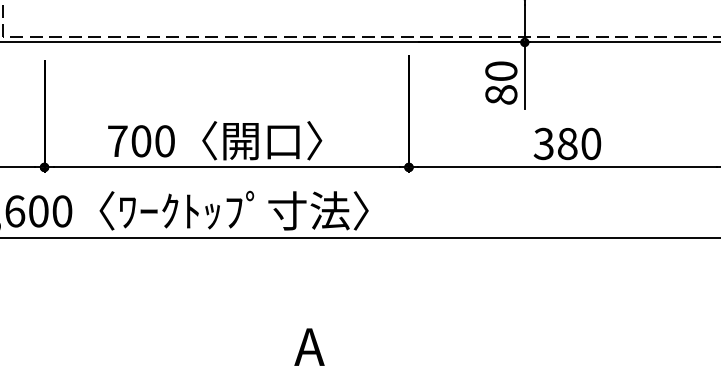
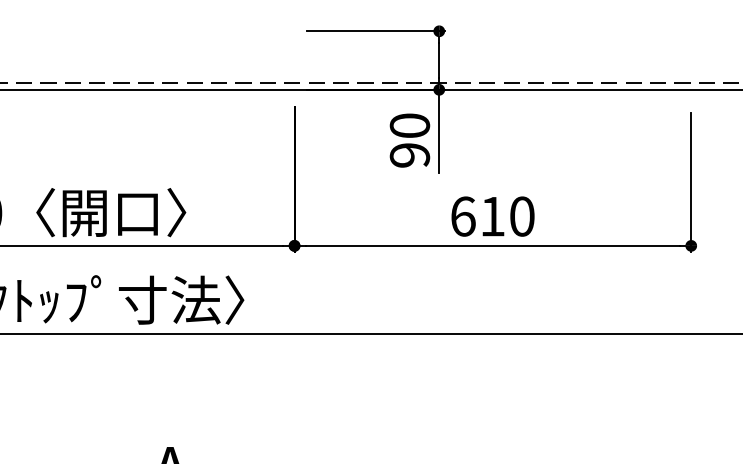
text: (501, 94) -> (410, 154), 80 -> 90
text: (555, 143) -> (477, 216), 380 -> 610

